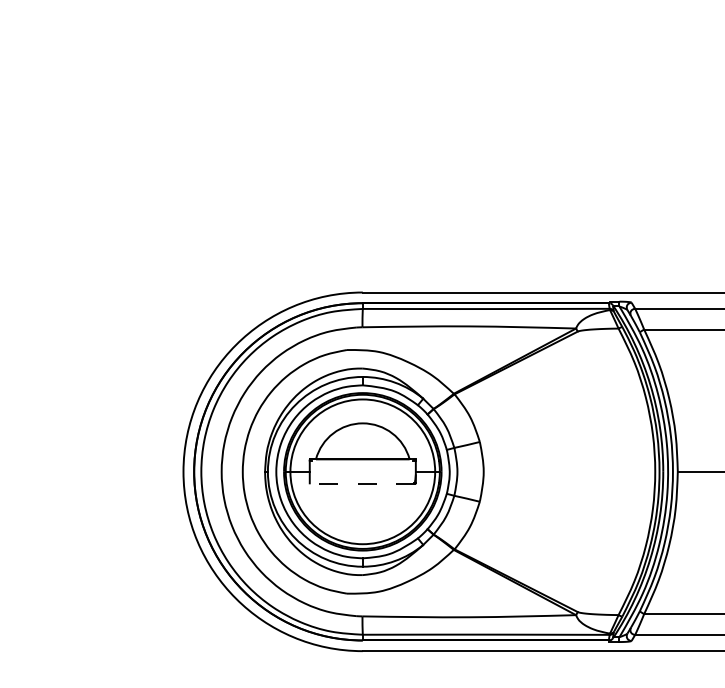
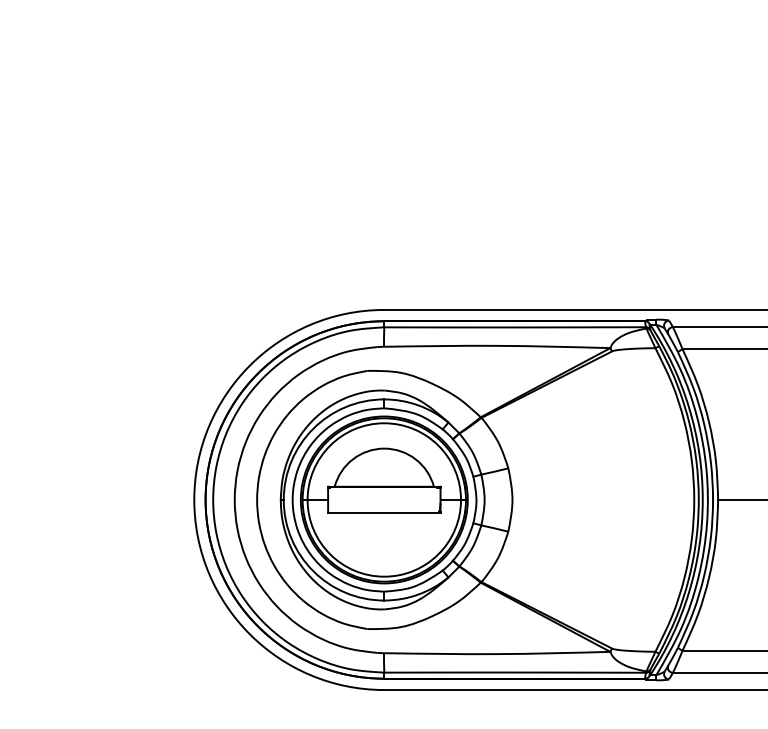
line: (362, 484) -> (384, 513), dashed -> solid

